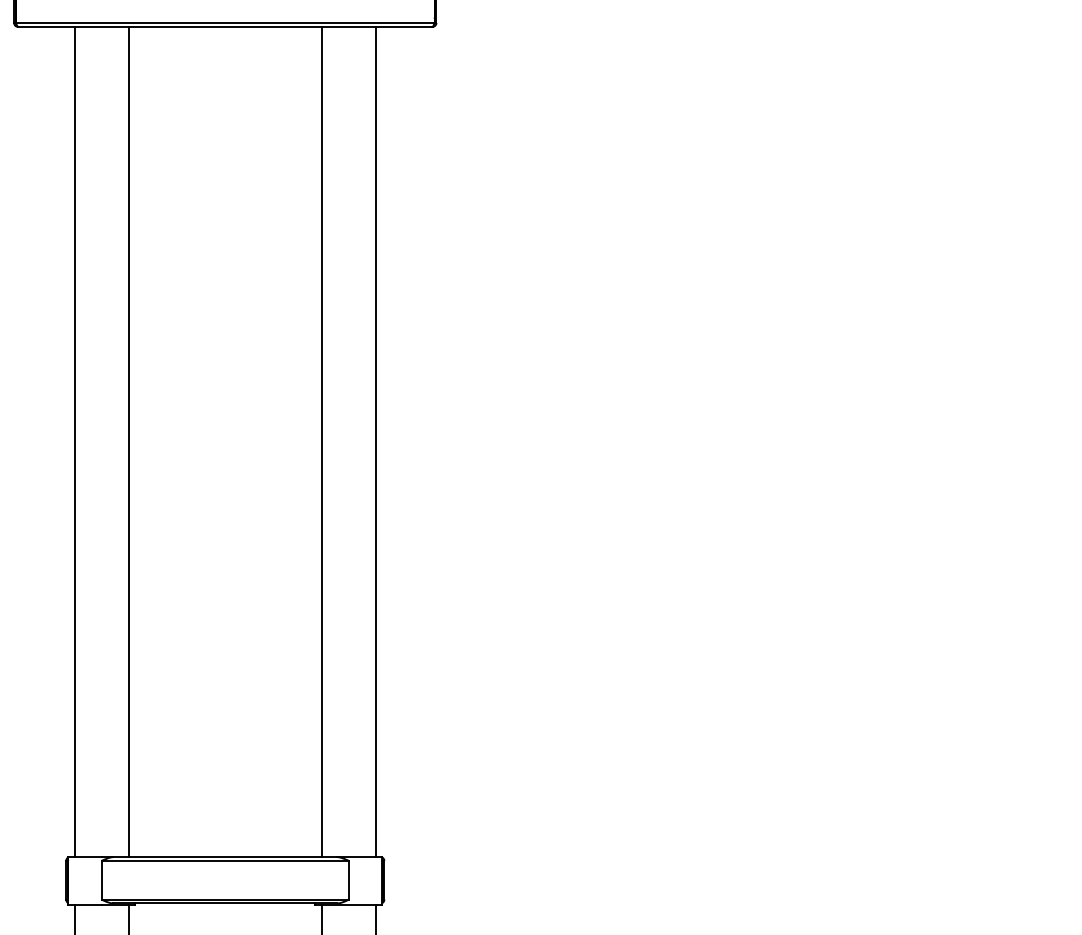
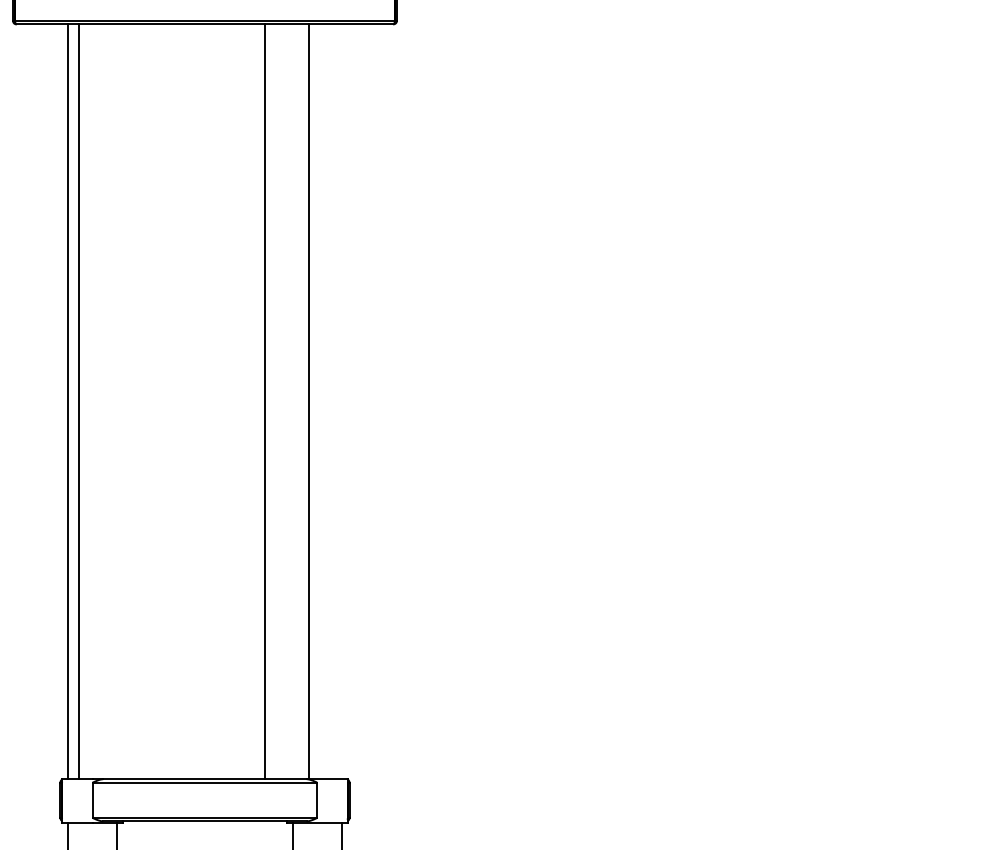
line: (127, 441) -> (78, 401), moved
line: (321, 441) -> (264, 401), moved
line: (375, 441) -> (308, 401), moved

